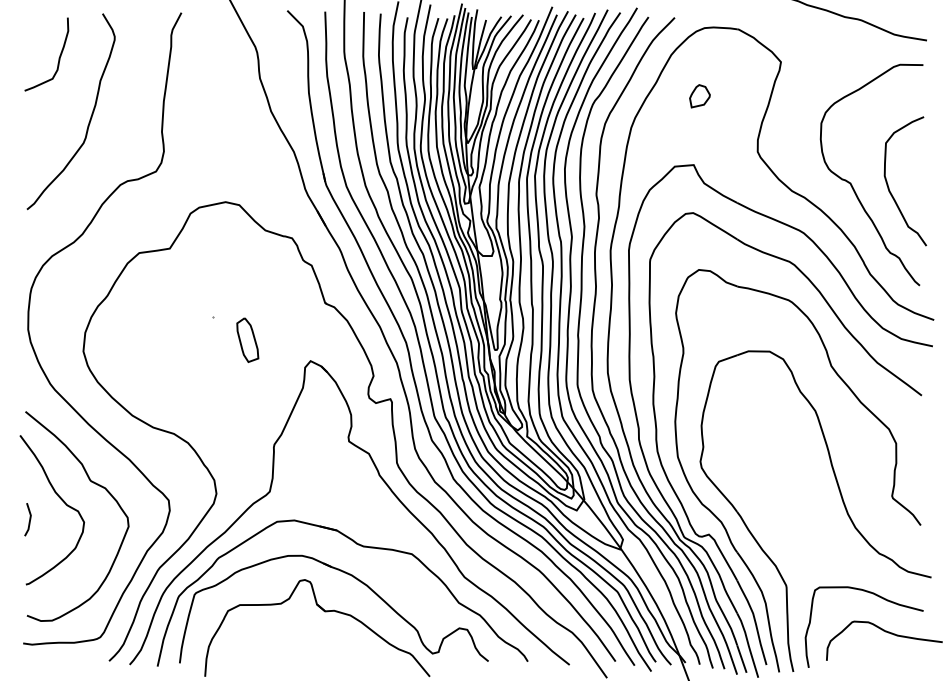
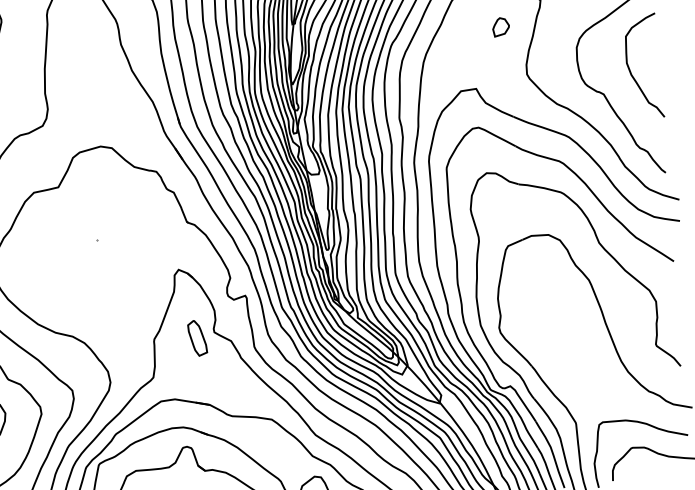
part: (699, 96) -> (500, 27), moved
curve: (889, 187) -> (631, 72), moved
part: (247, 339) -> (197, 337), moved

